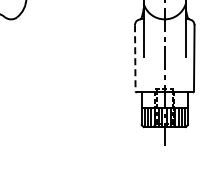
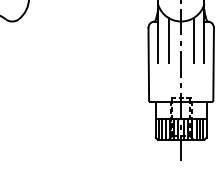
line: (153, 36) -> (168, 40), added
line: (176, 36) -> (194, 40), added
line: (135, 58) -> (149, 64), dashed -> solid

